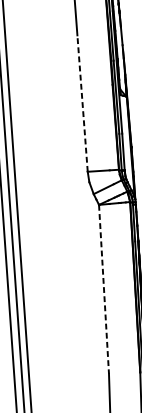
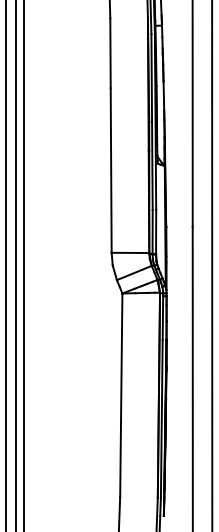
line: (82, 103) -> (111, 170), dashed -> solid
line: (104, 289) -> (121, 395), dashed -> solid

